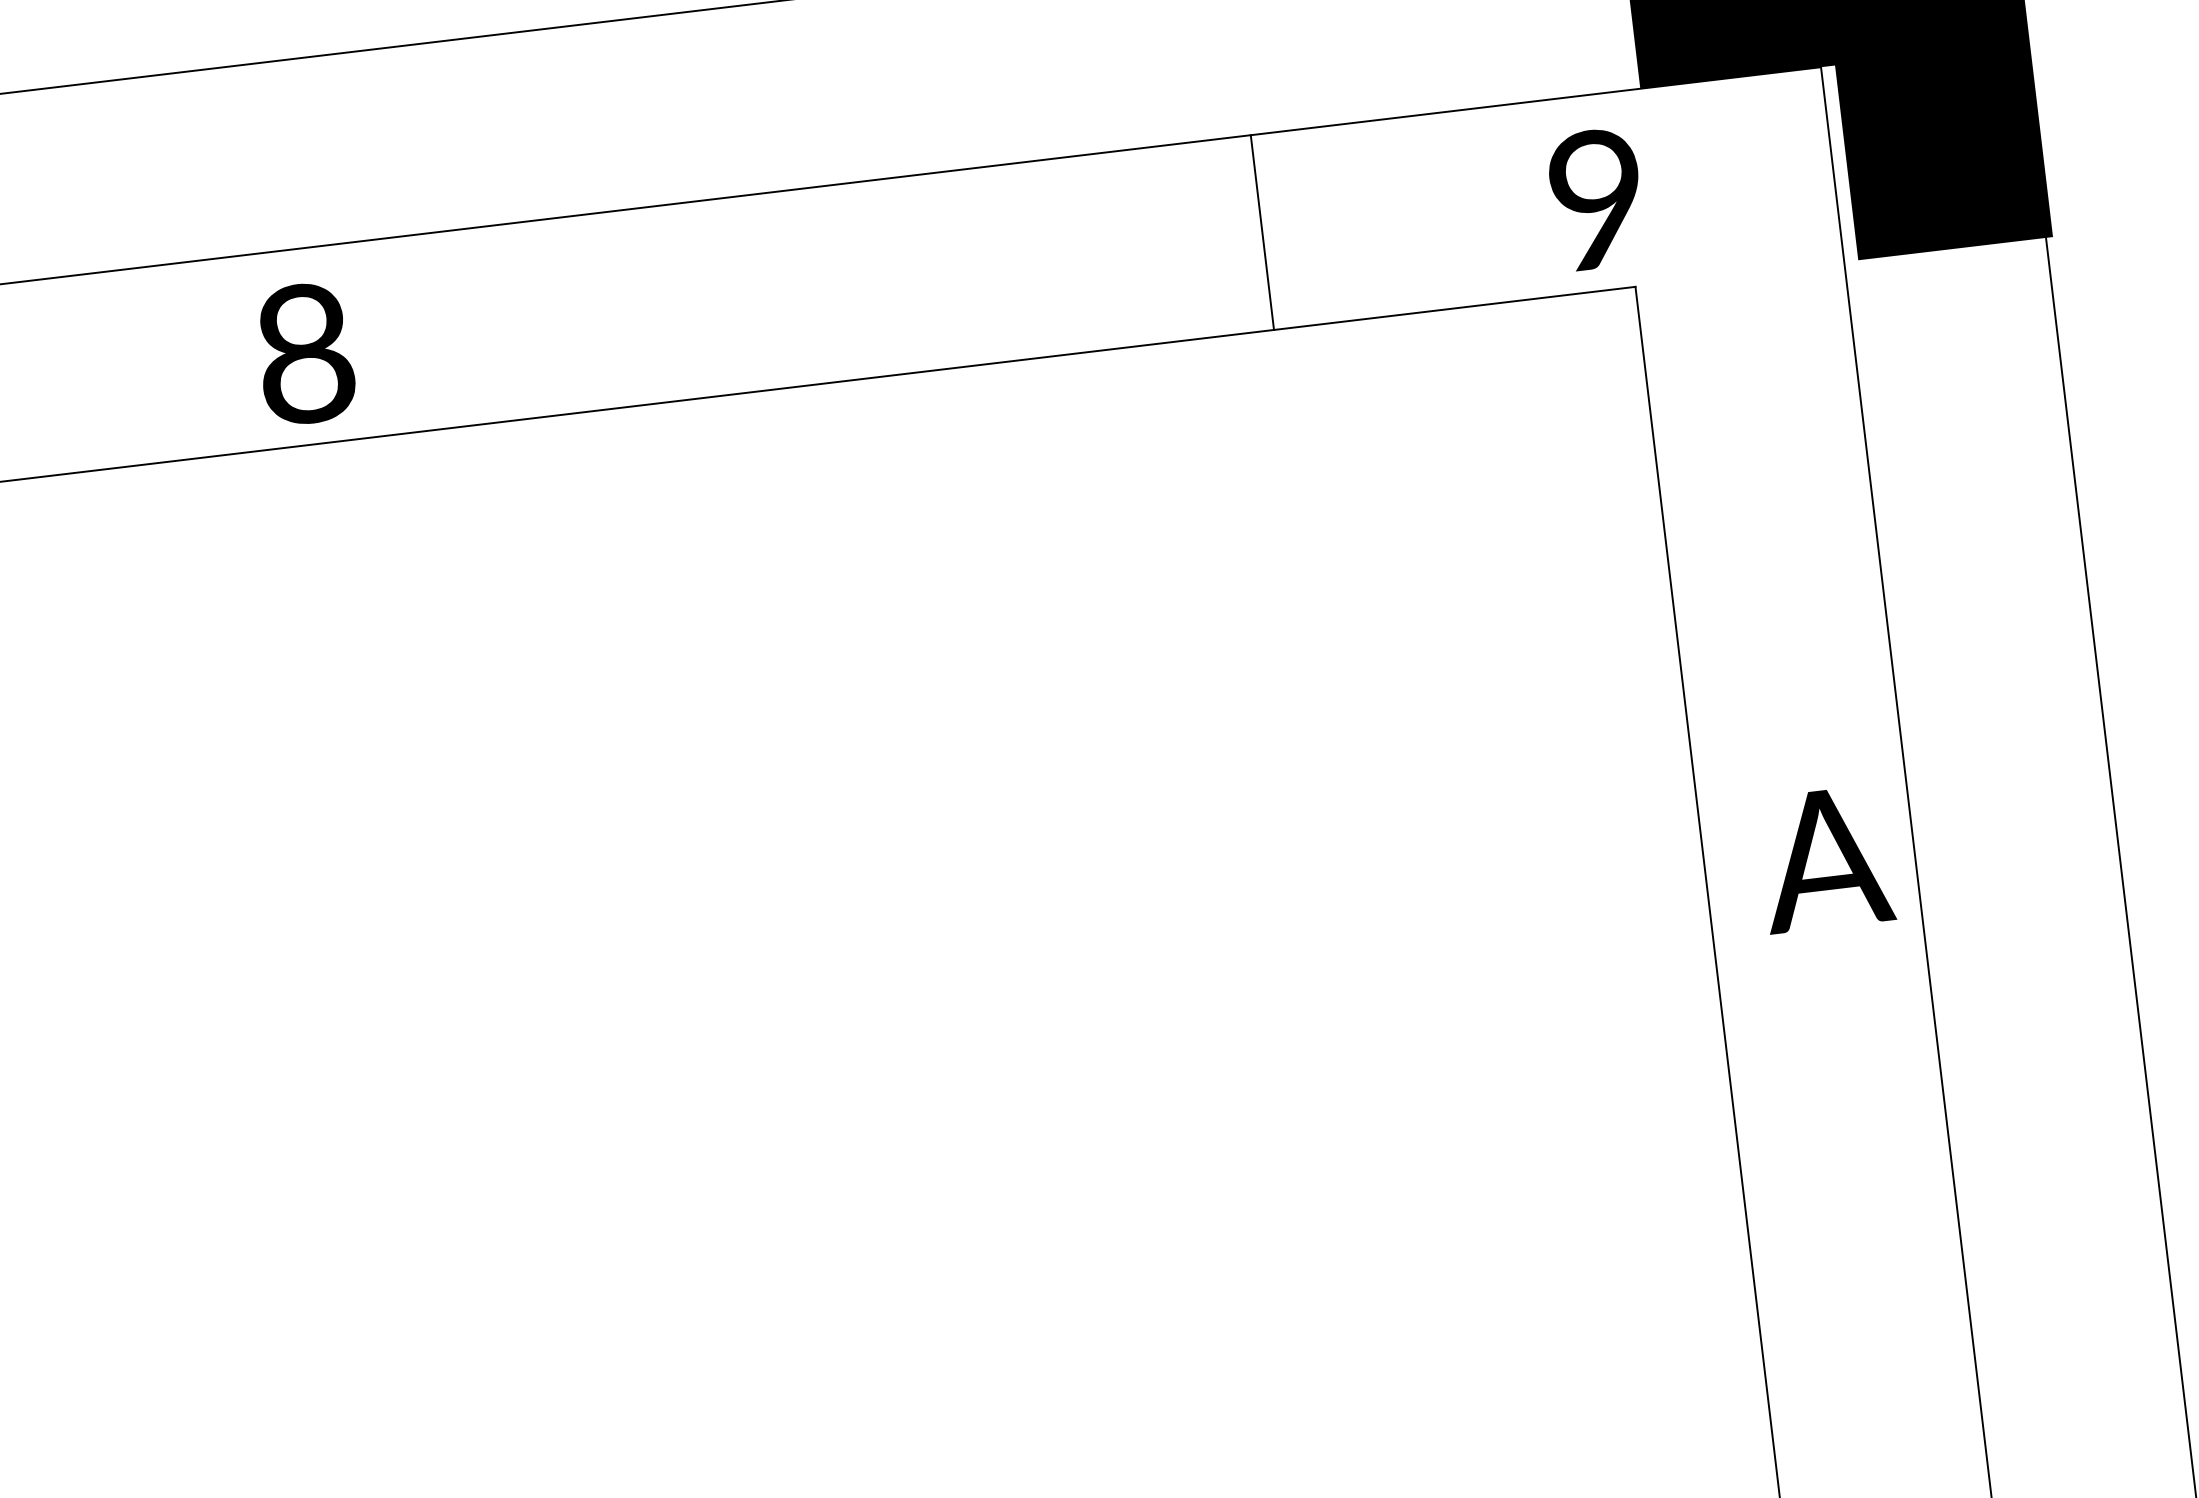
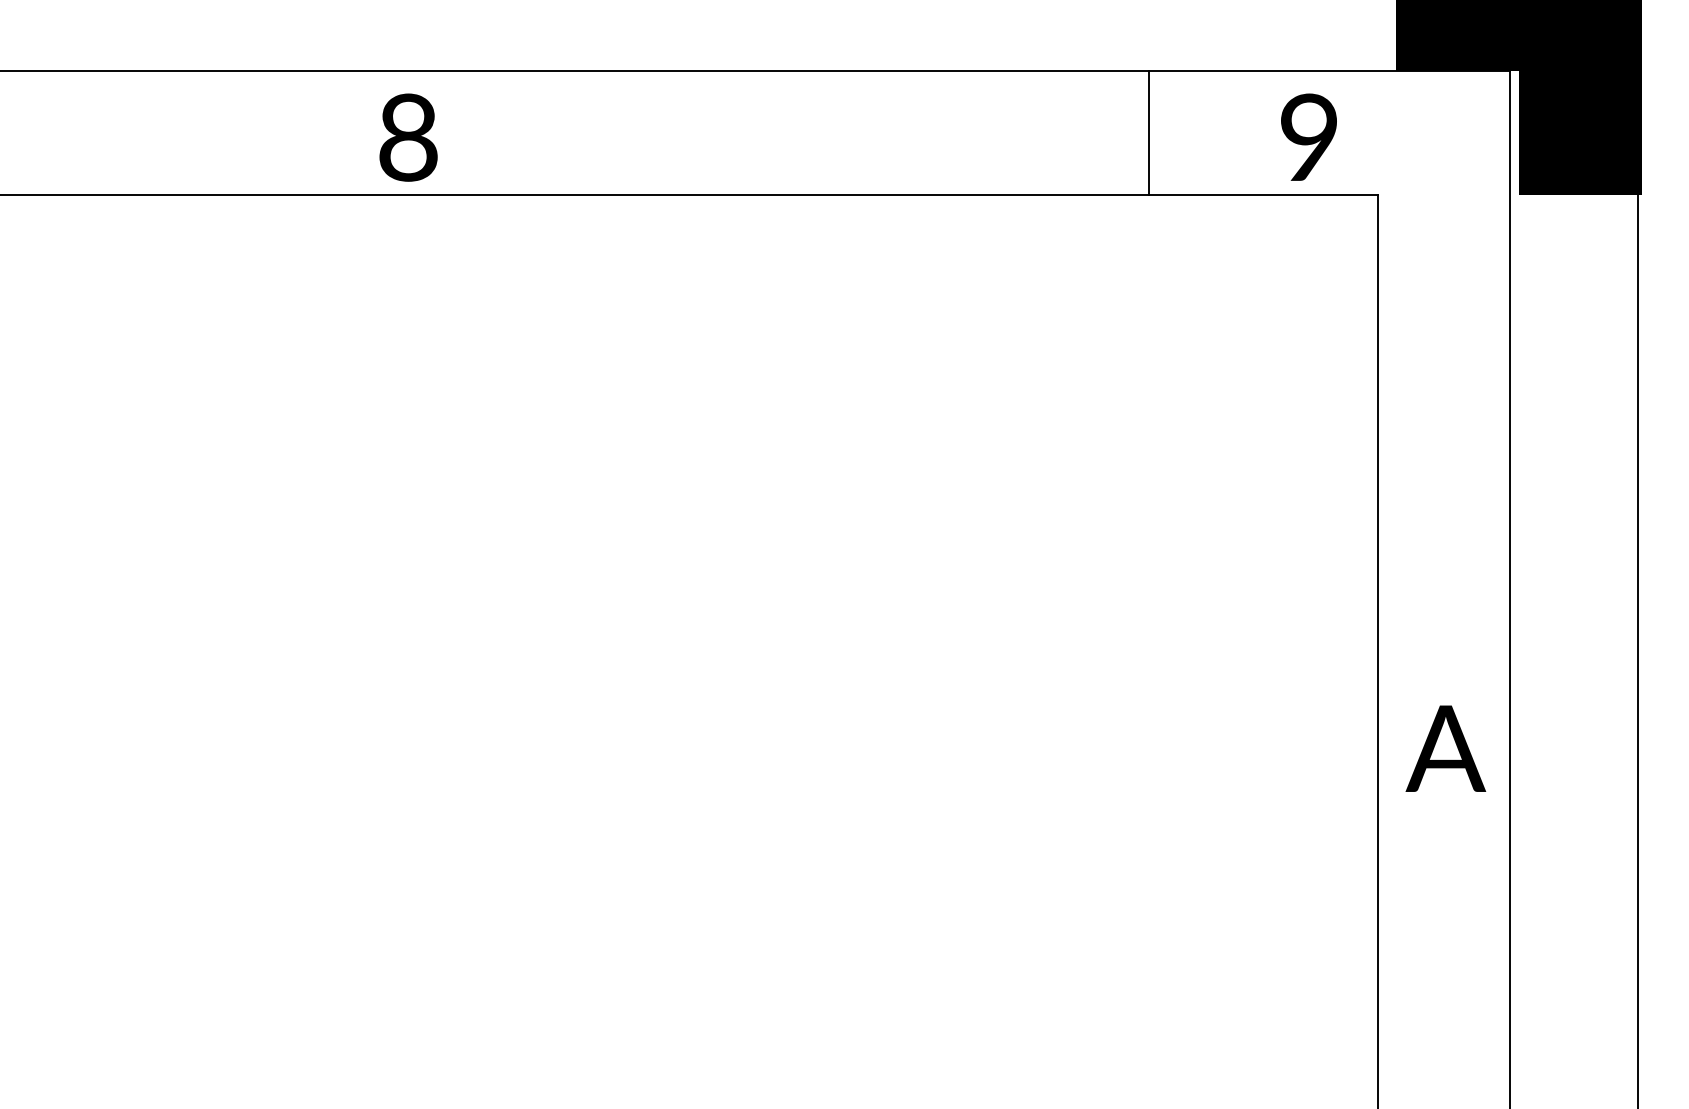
text: (1595, 198) -> (1308, 136), moved
text: (305, 353) -> (408, 137), moved
text: (1824, 858) -> (1445, 748), moved

